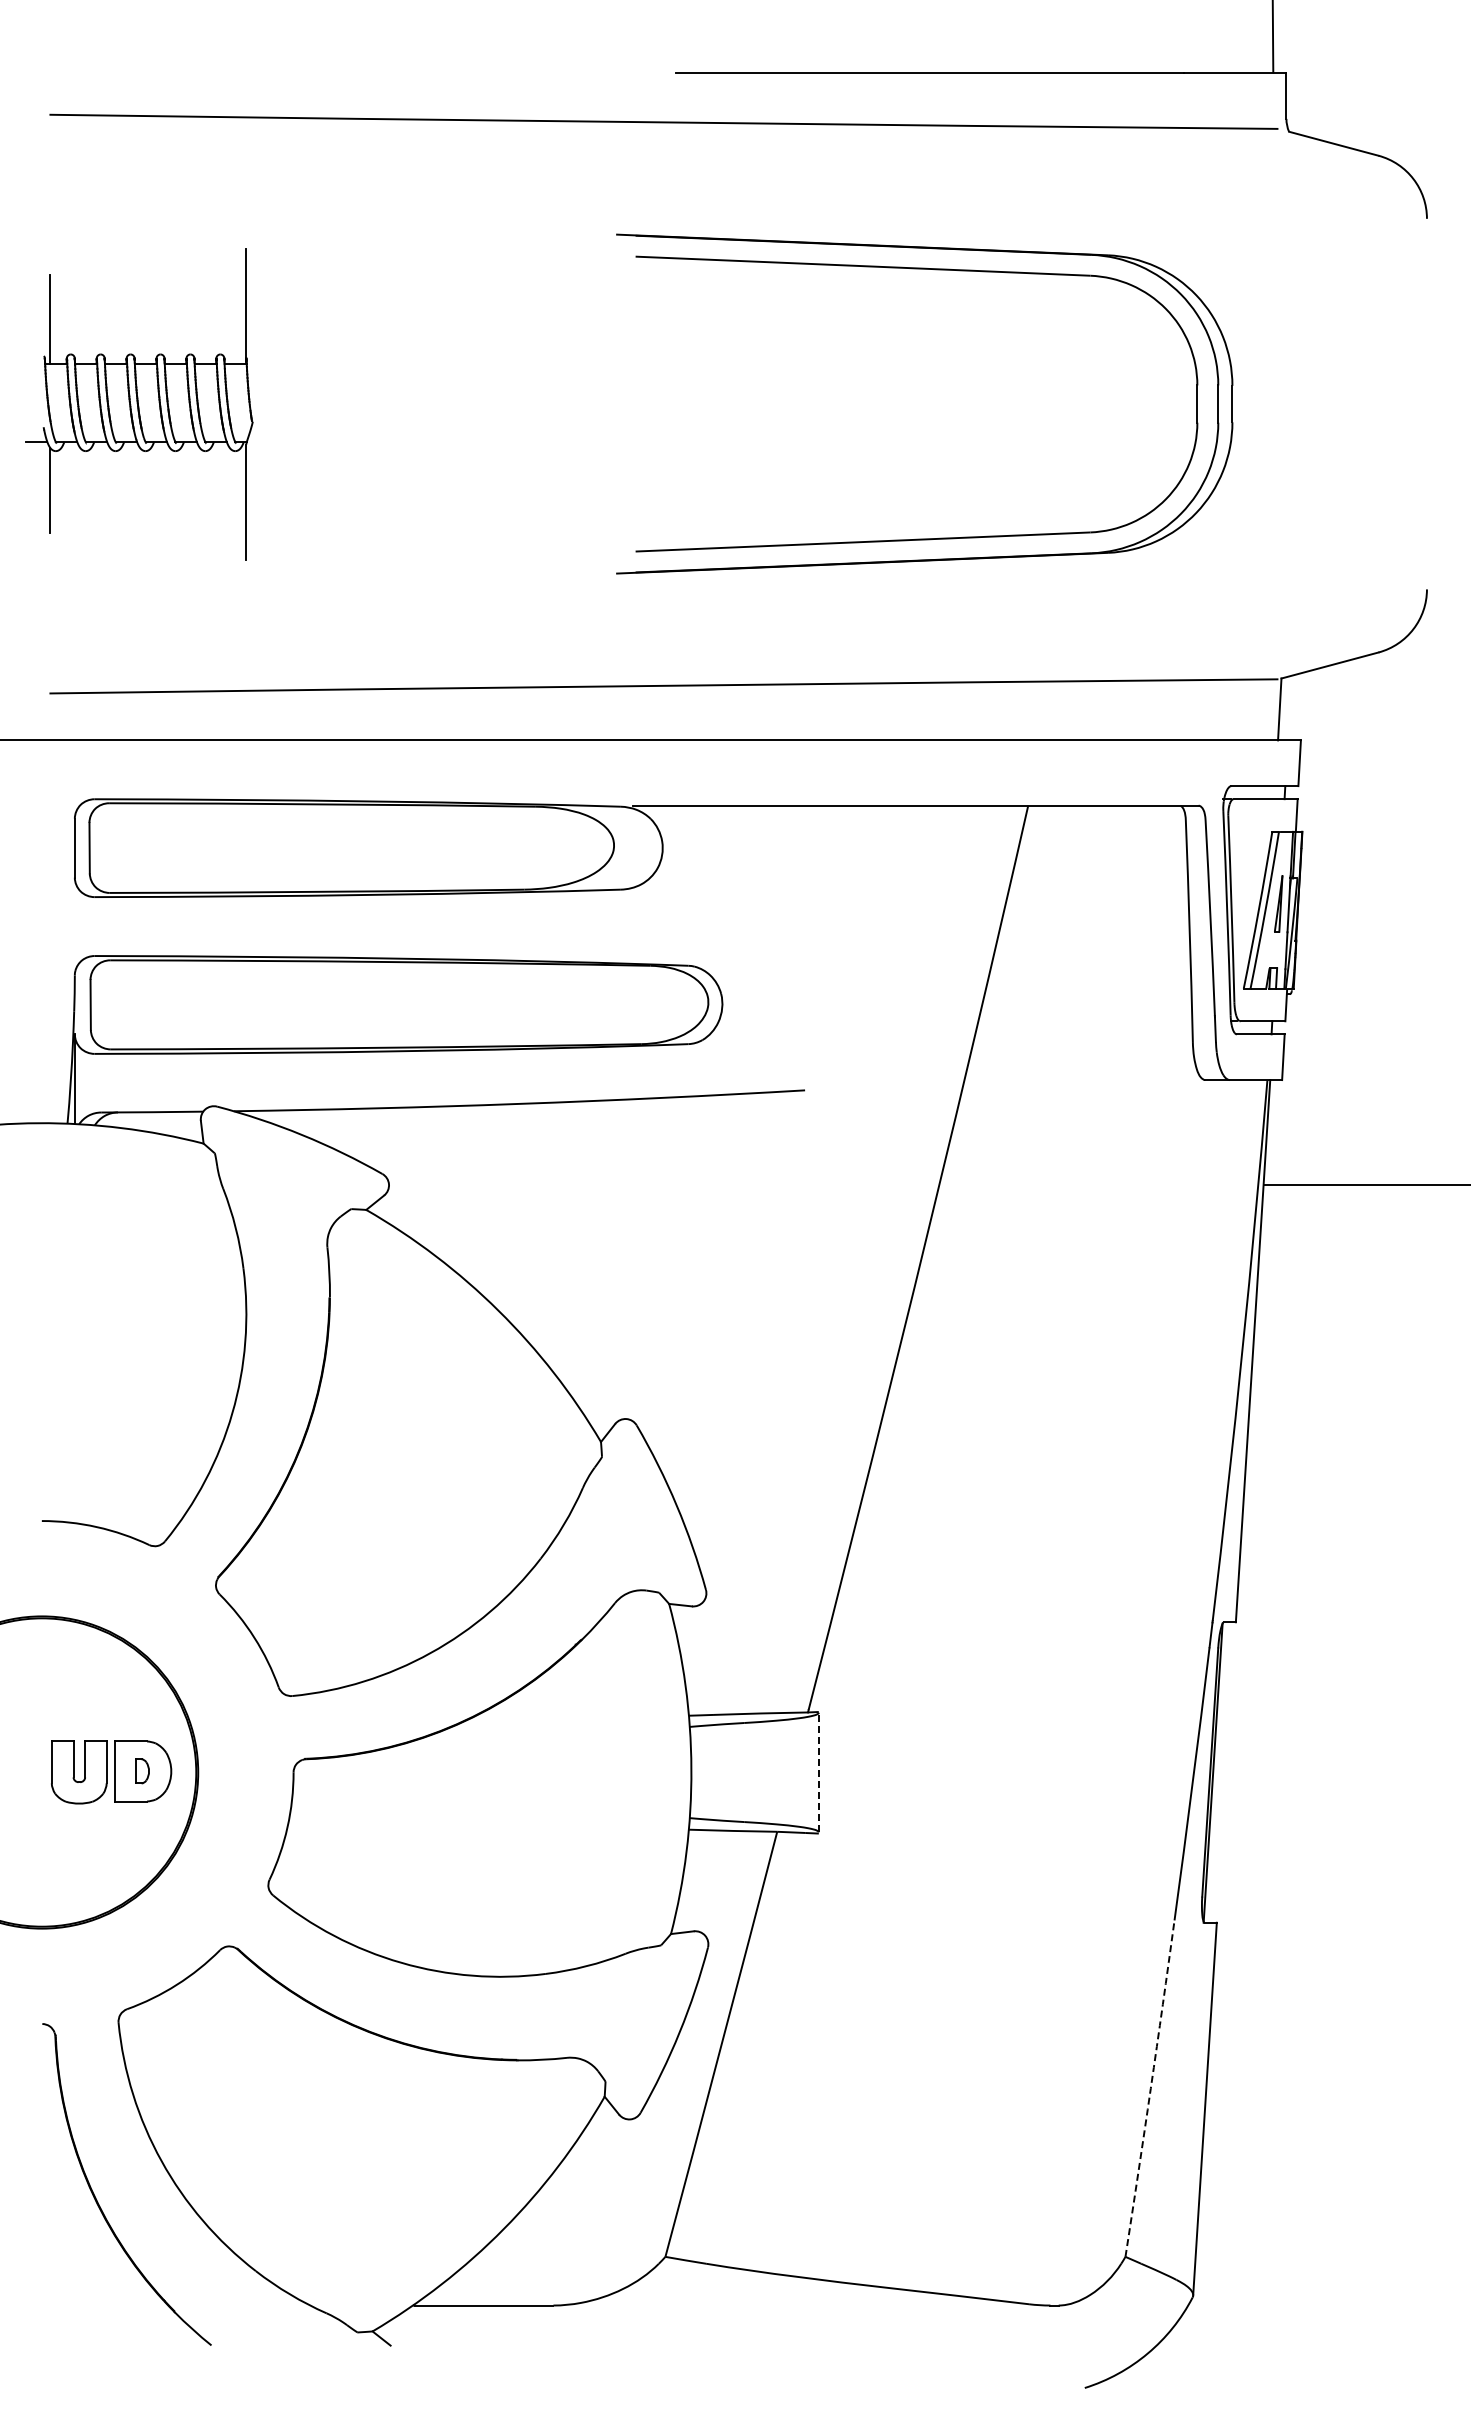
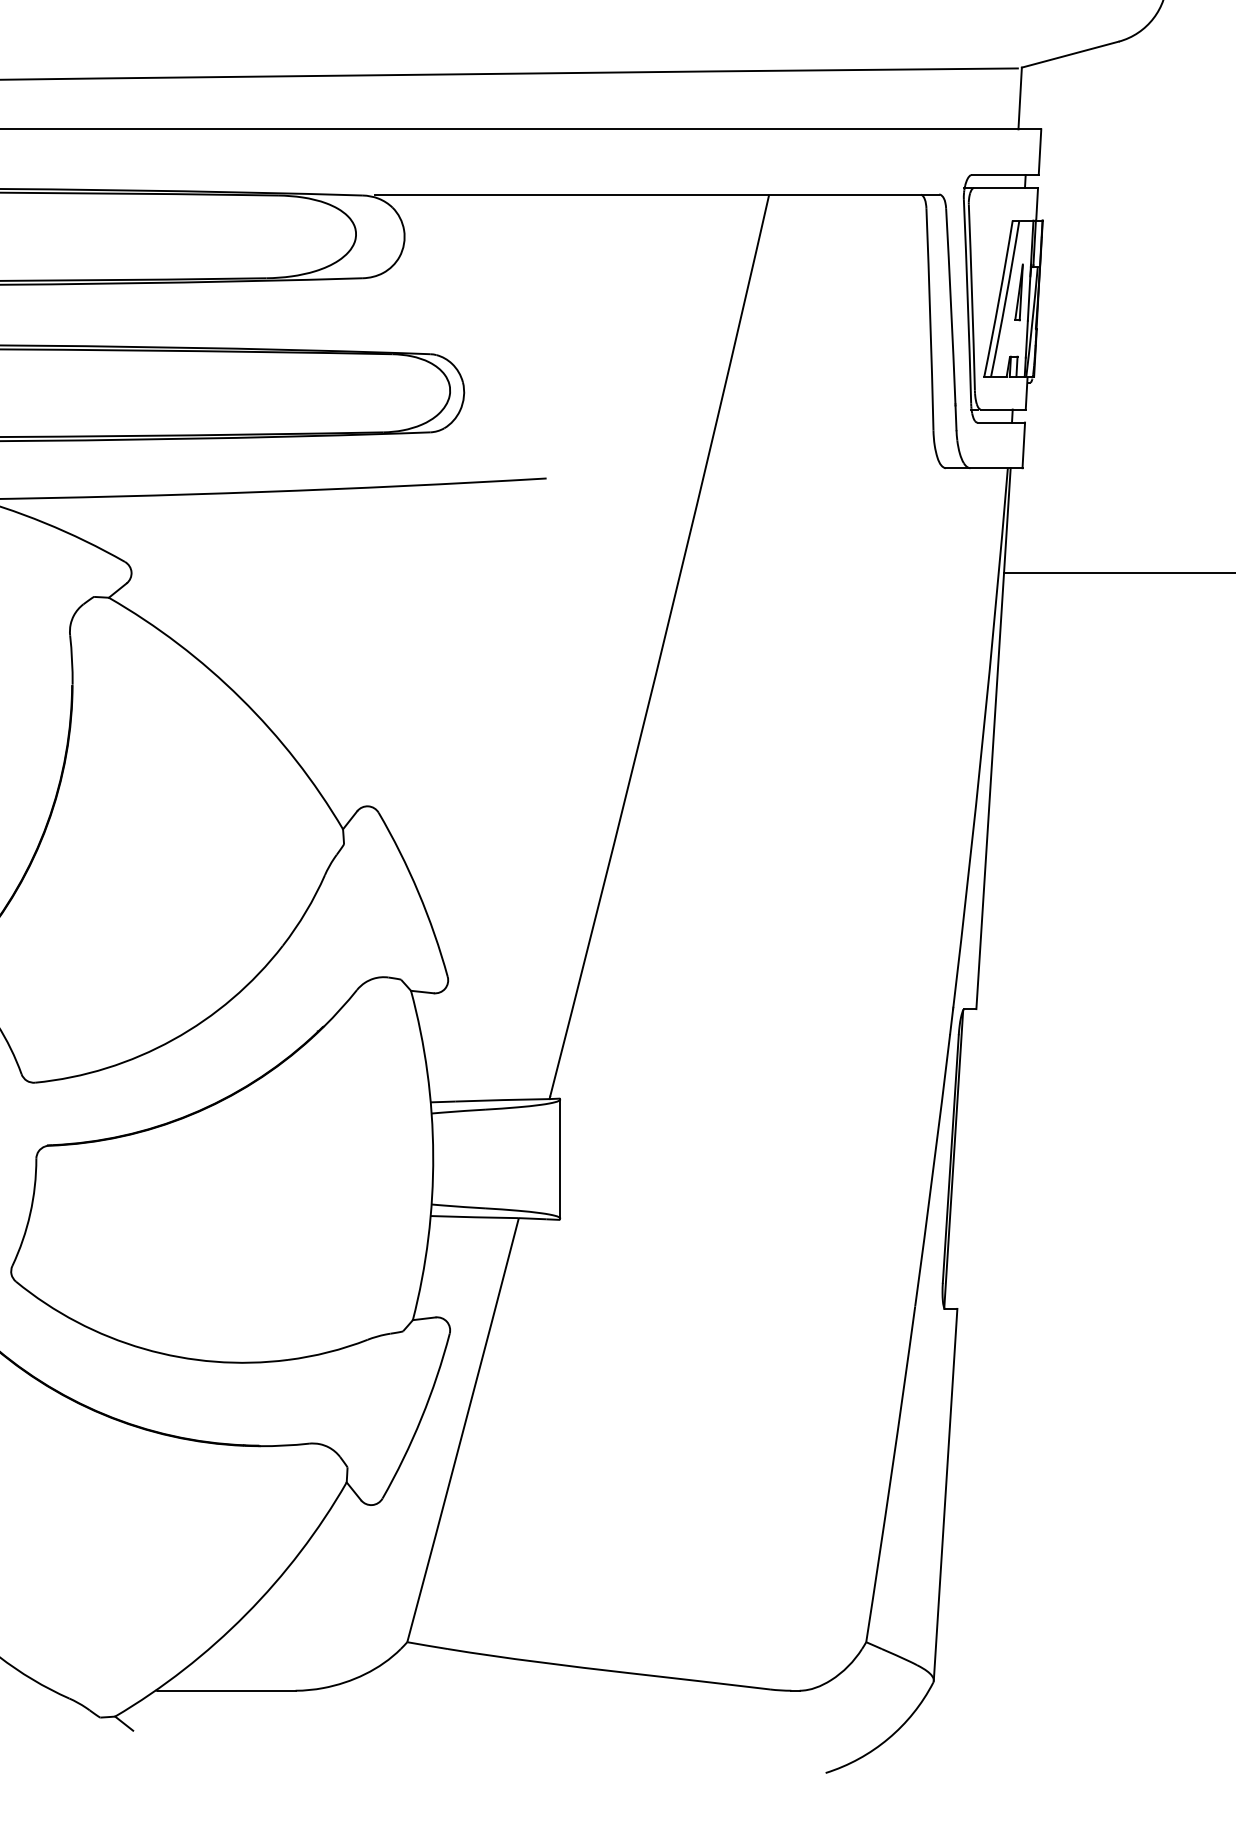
line: (818, 1772) -> (560, 1158), dashed -> solid
arc: (1150, 2088) -> (891, 1474), dashed -> solid

